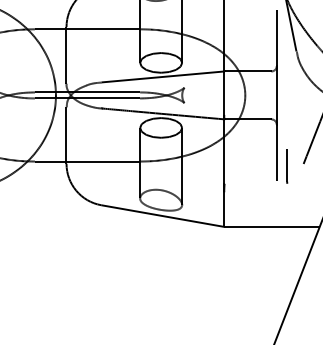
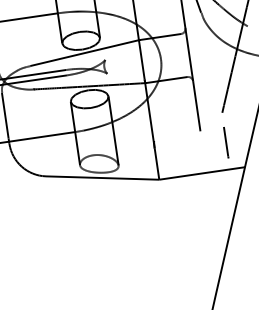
line: (287, 166) -> (226, 142), moved

